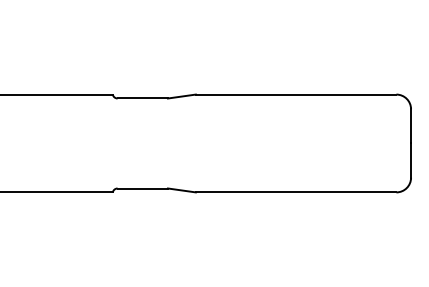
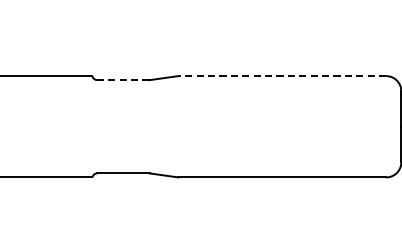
line: (295, 94) -> (281, 76), solid -> dashed
line: (142, 98) -> (123, 80), solid -> dashed

